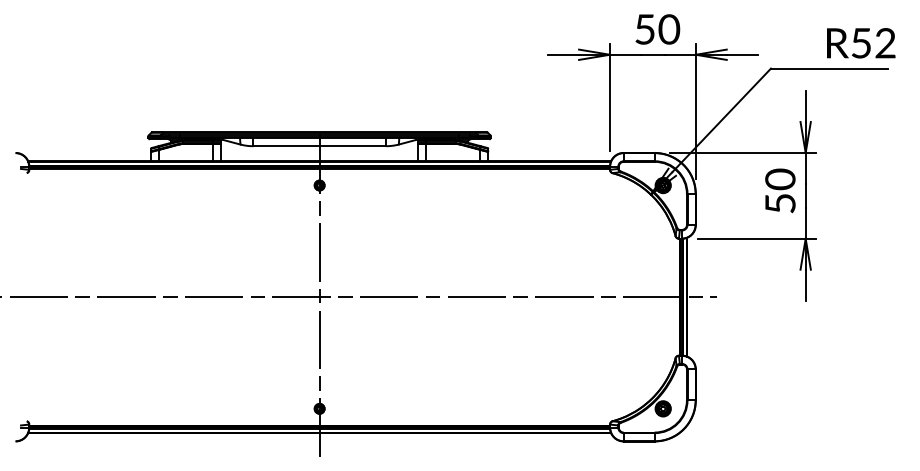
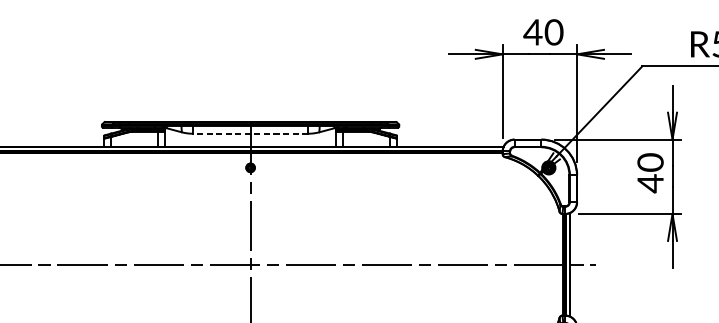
text: (644, 29) -> (532, 32), 50 -> 40
line: (319, 146) -> (250, 133), solid -> dashed
text: (780, 203) -> (650, 183), 50 -> 40

